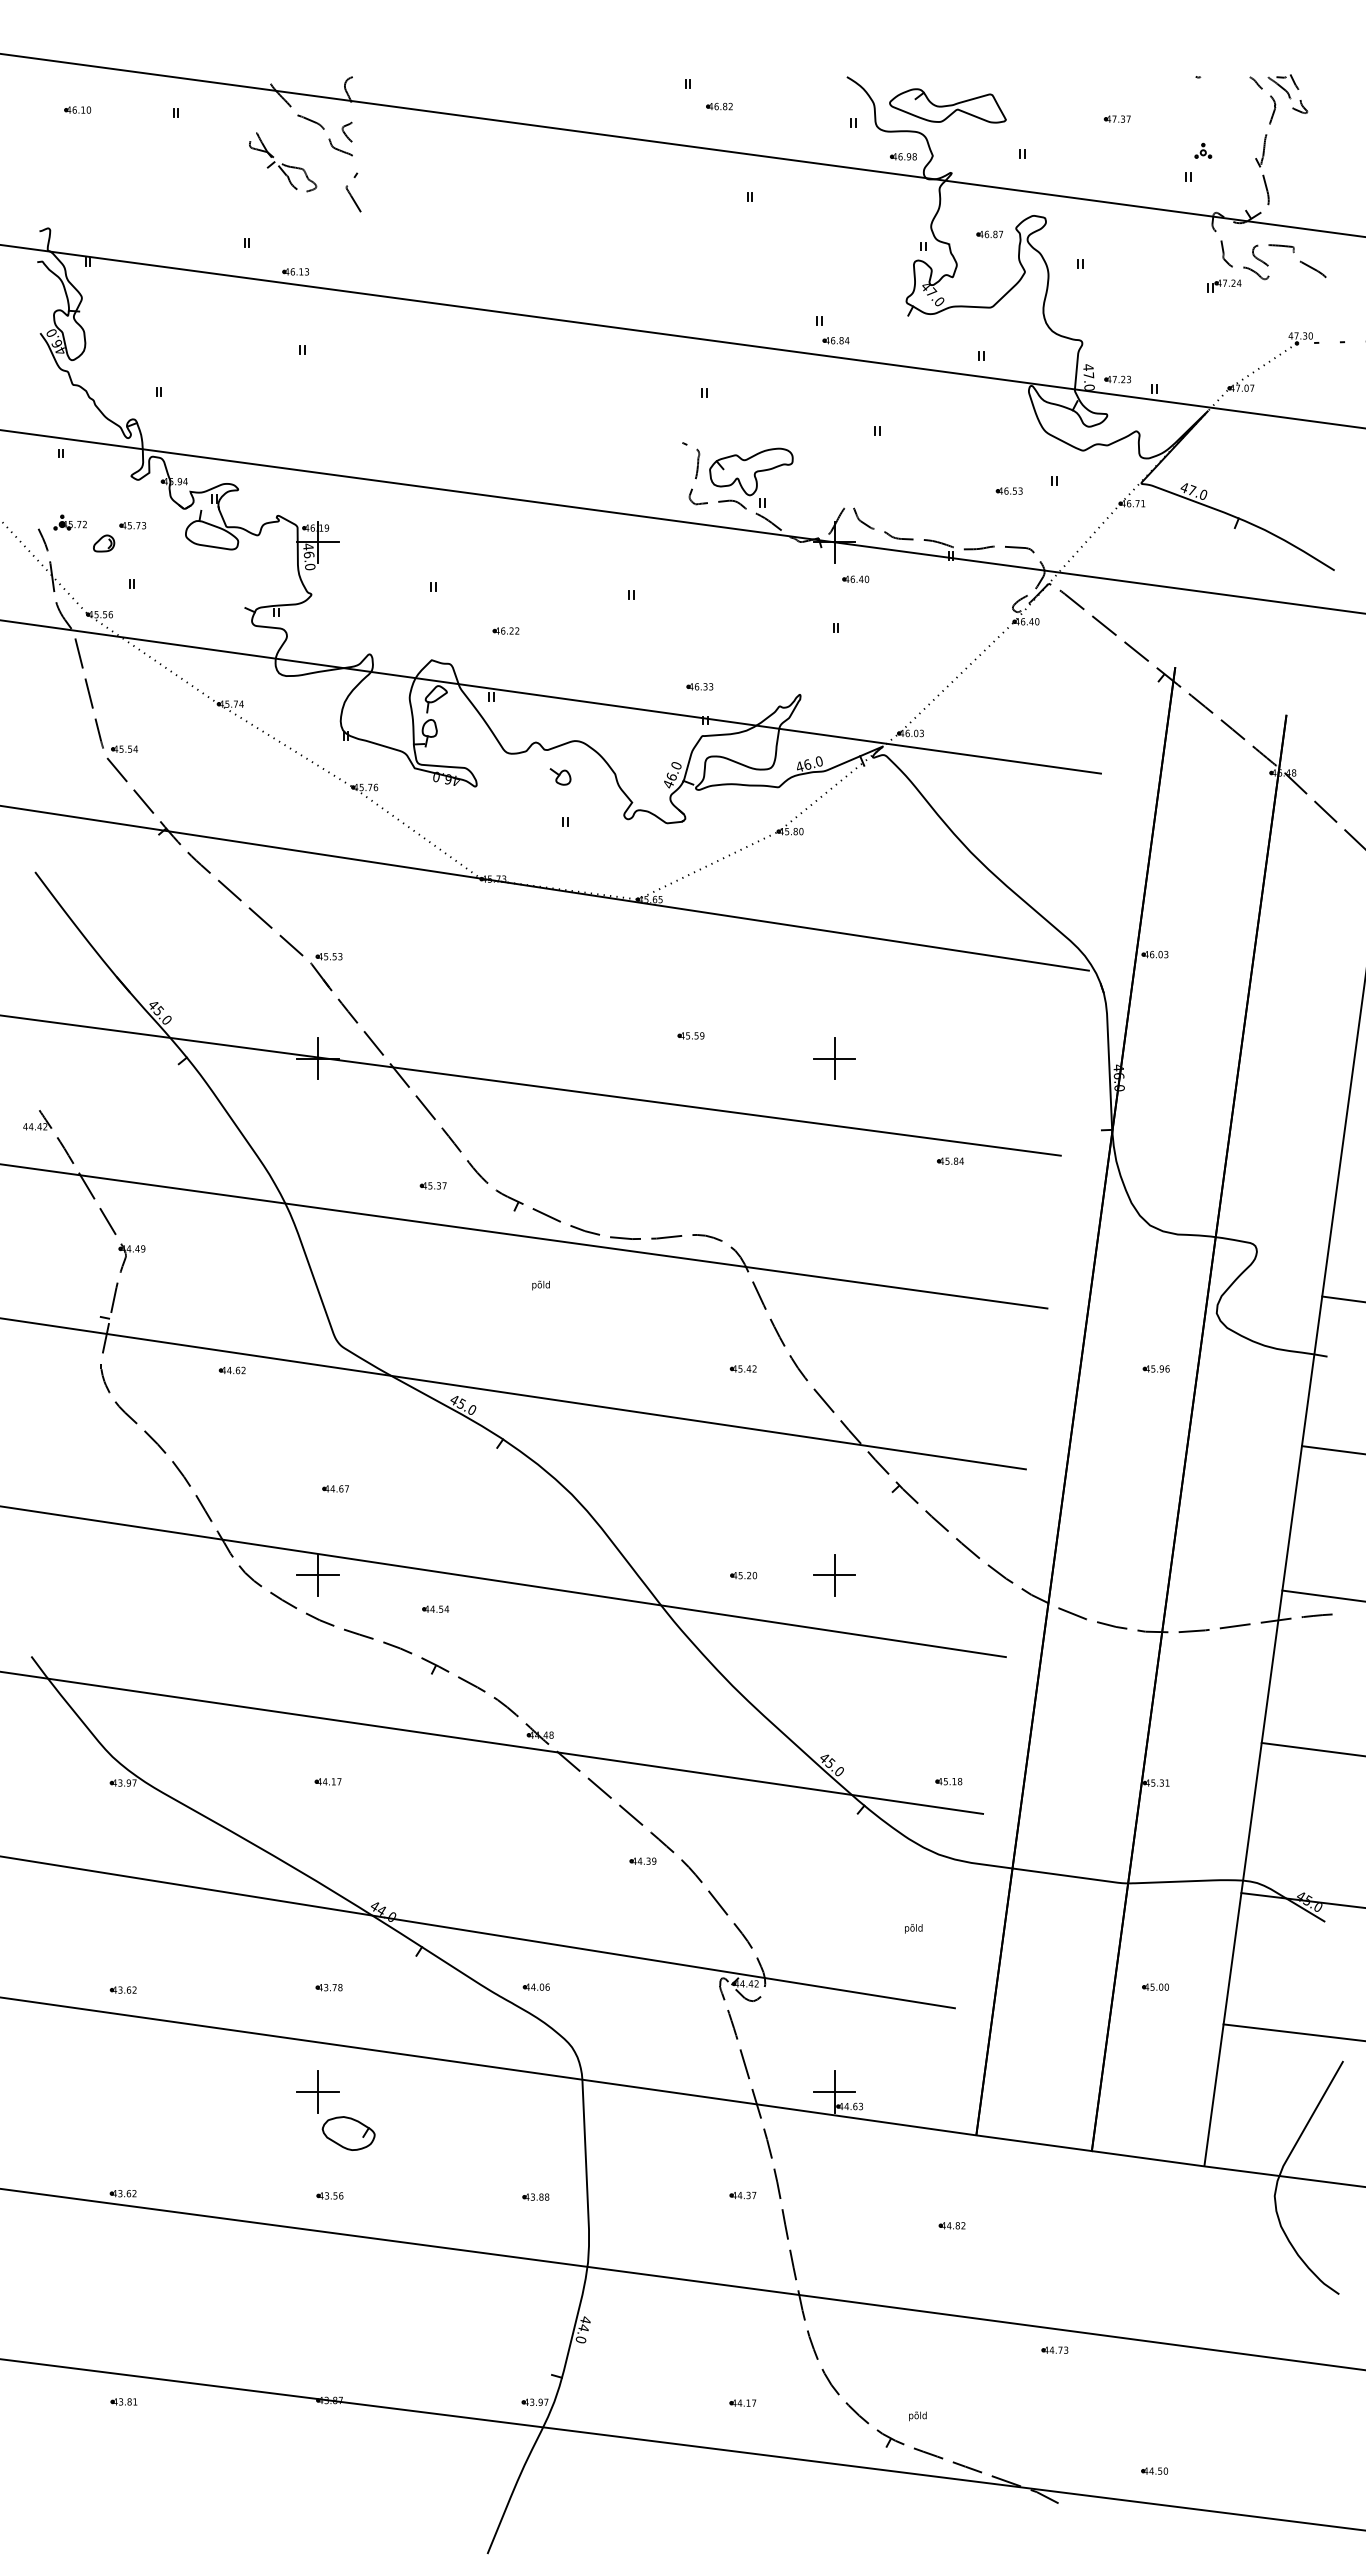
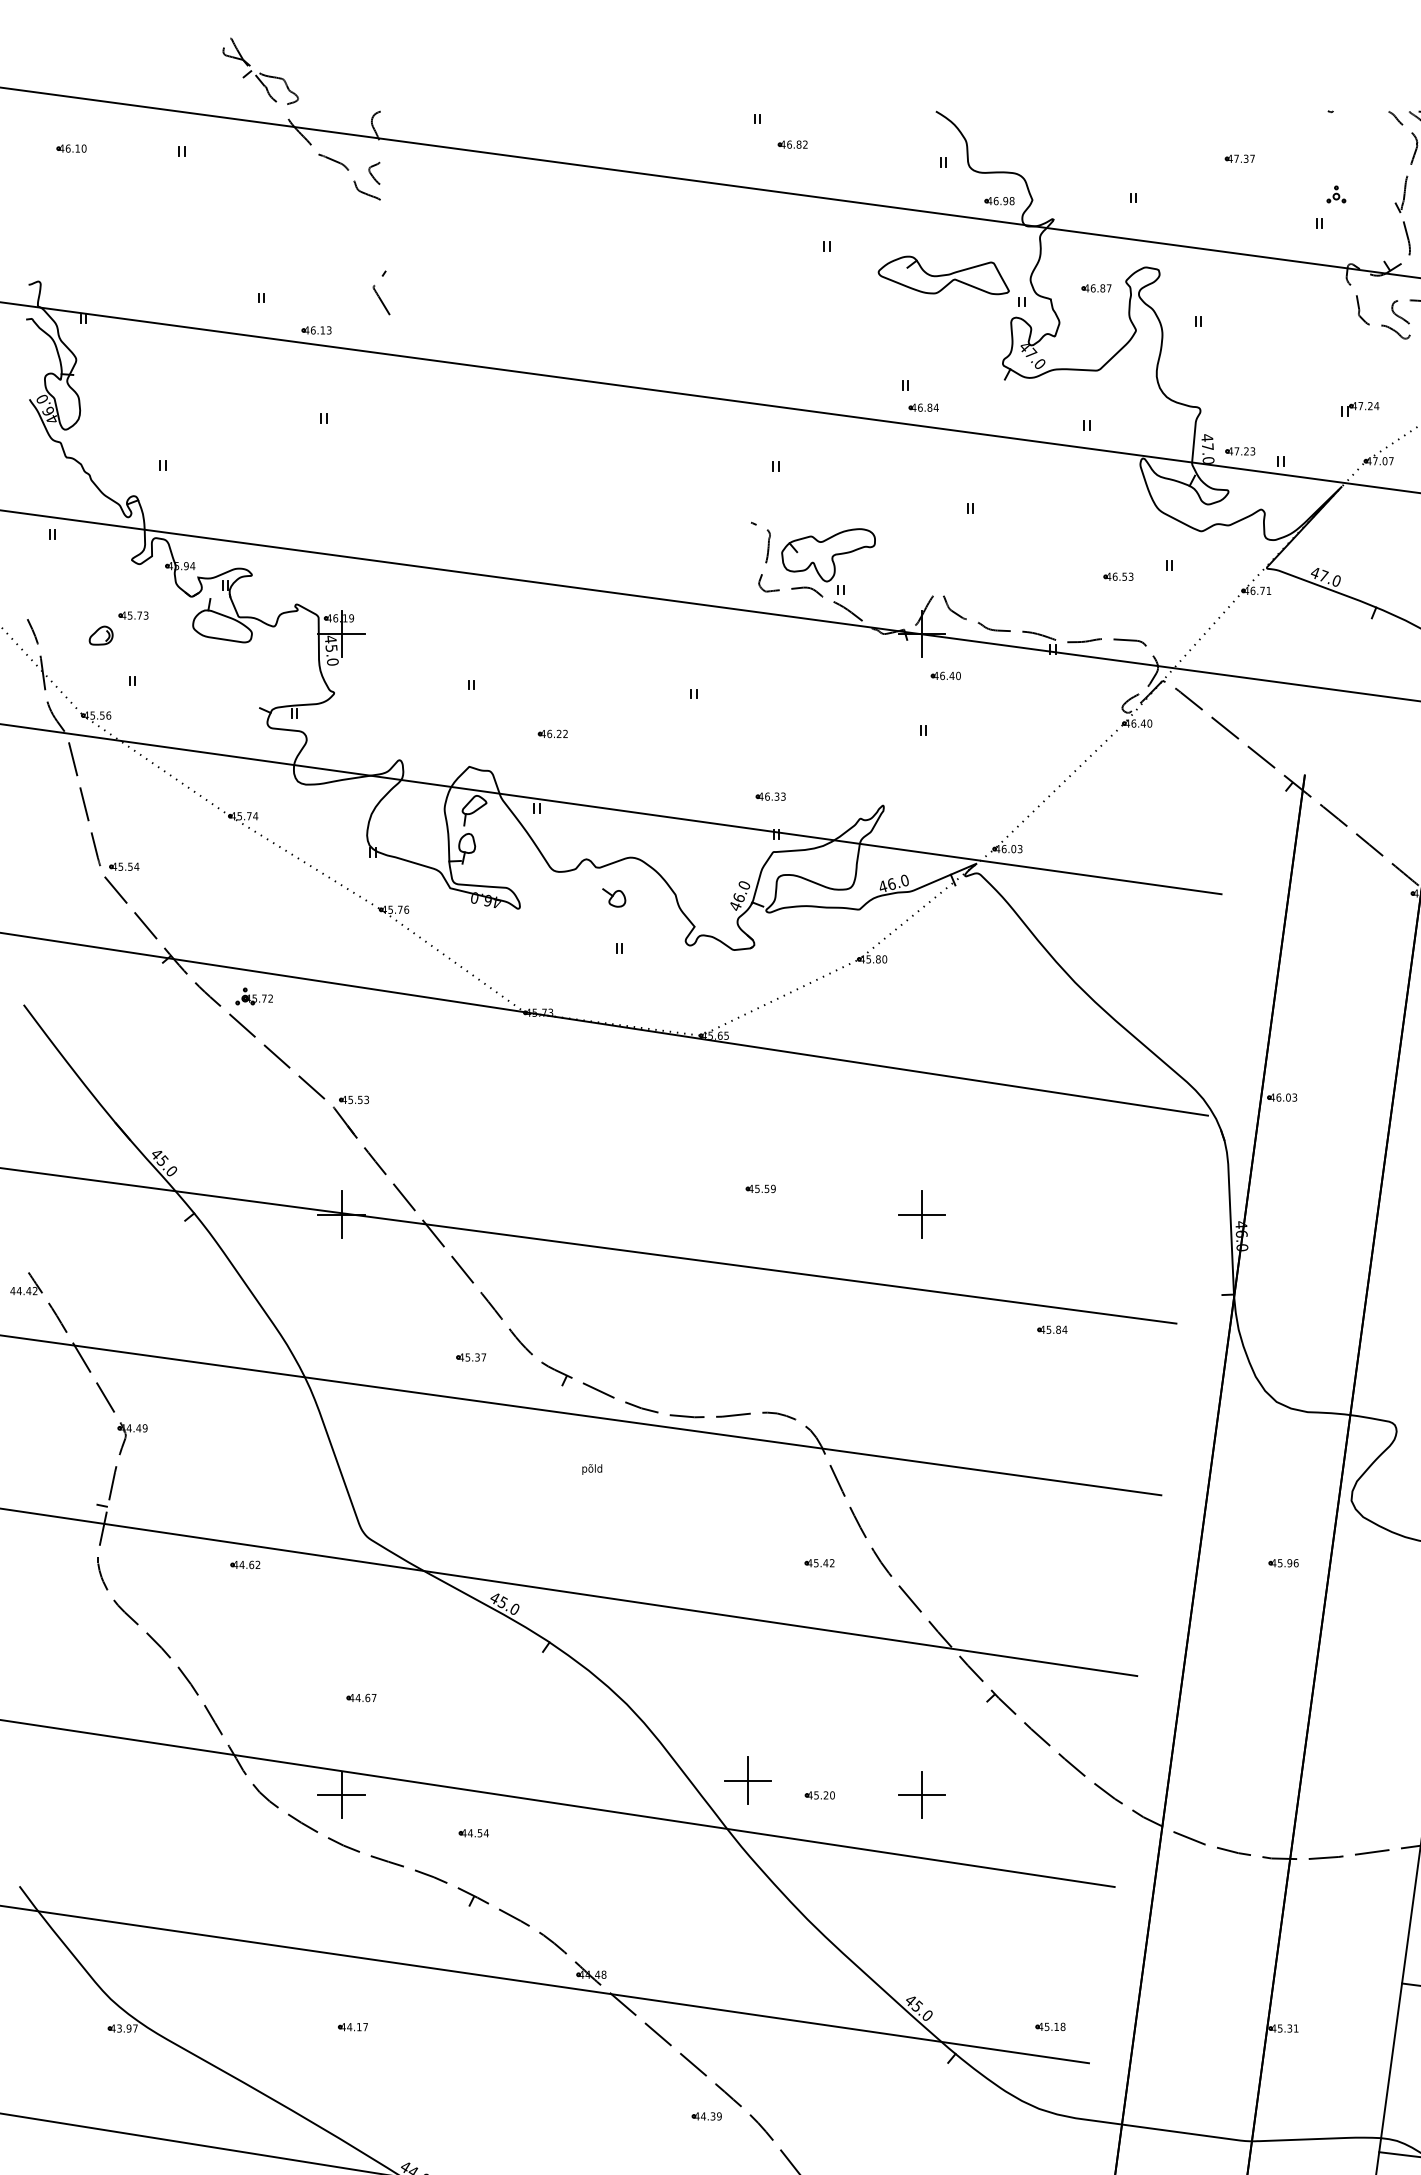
part: (947, 105) -> (943, 274), moved
part: (283, 162) -> (261, 71), moved
curve: (351, 194) -> (379, 295), moved
part: (1224, 285) -> (1360, 408), moved
part: (69, 522) -> (253, 996), moved
text: (308, 554) -> (330, 648), 46.0 -> 45.0
part: (679, 1562) -> (747, 1780), added

